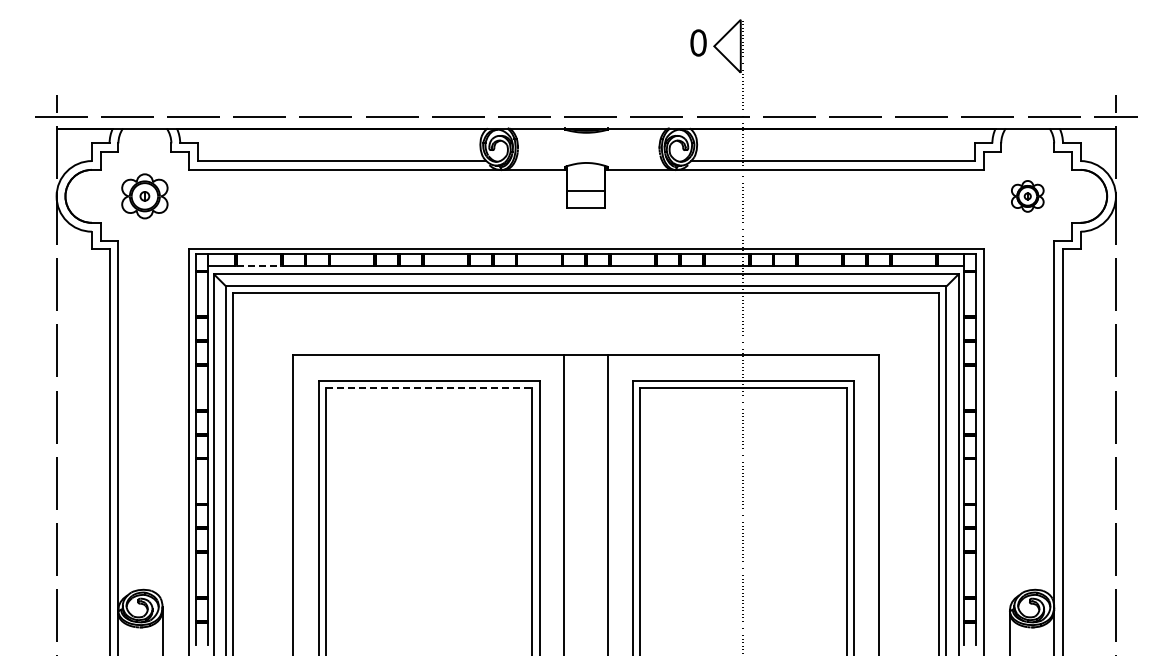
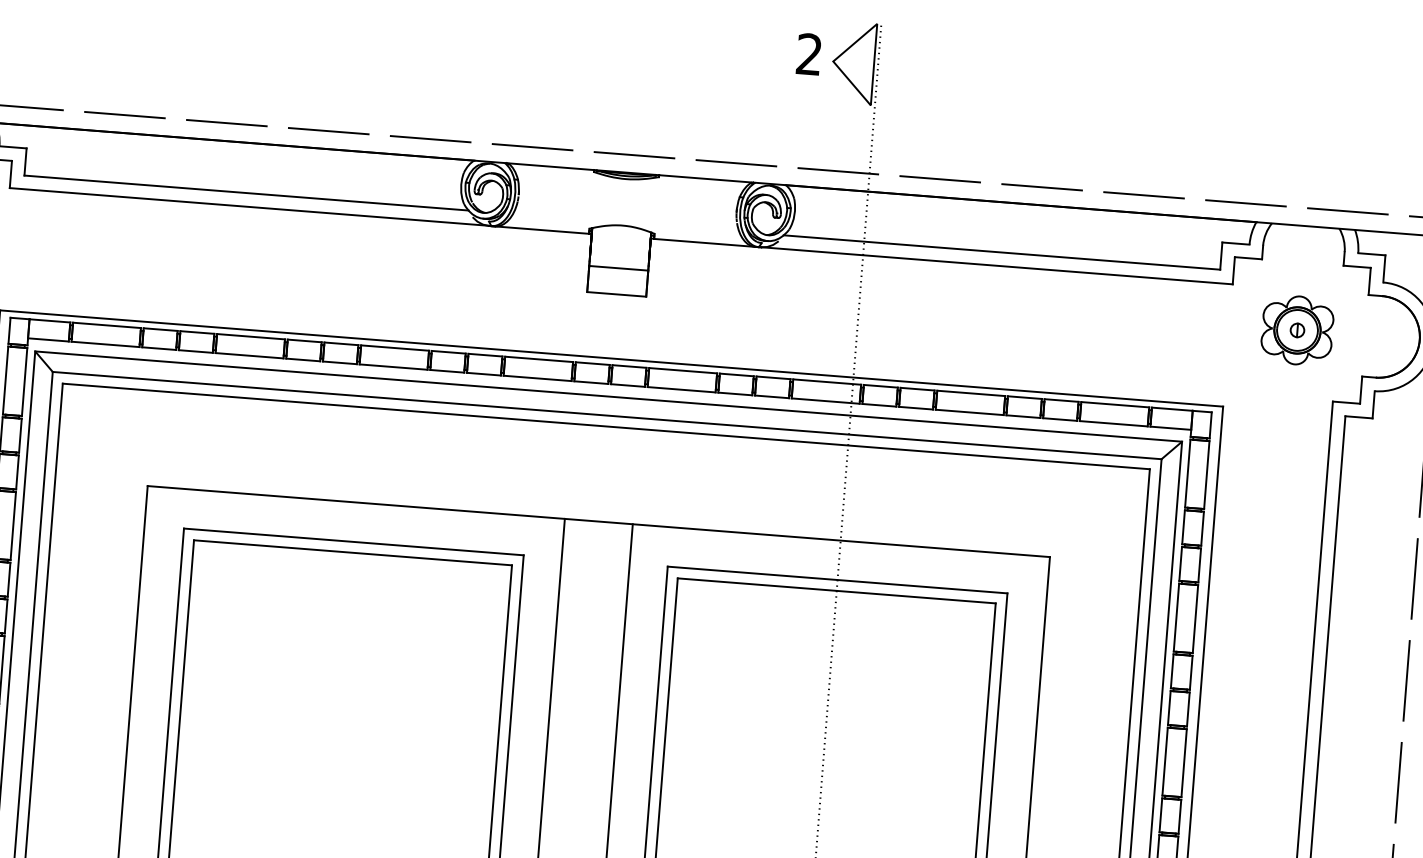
text: (698, 42) -> (809, 53), 0 -> 2
part: (1027, 196) -> (1297, 330), size x1.43
line: (259, 265) -> (106, 343), dashed -> solid
line: (429, 387) -> (353, 552), dashed -> solid

